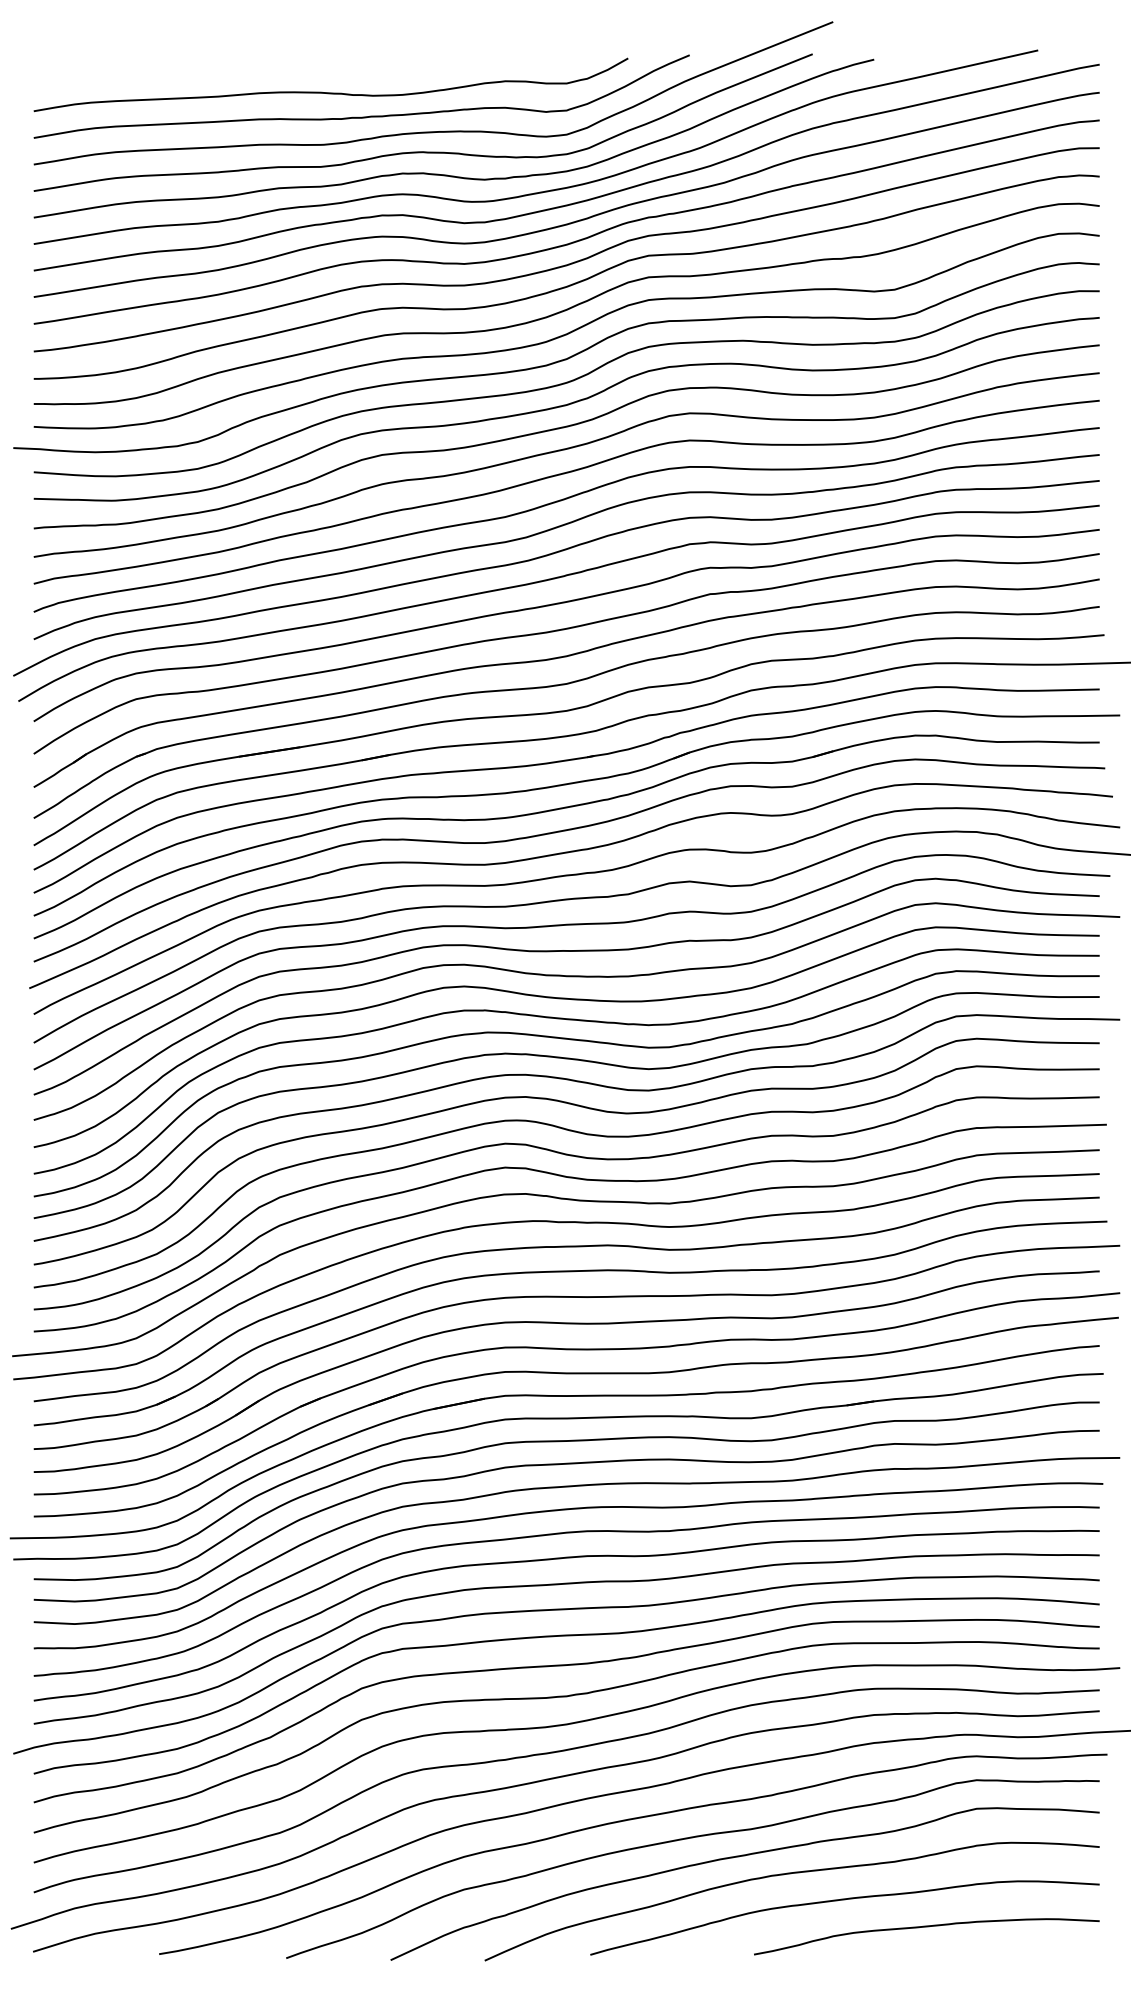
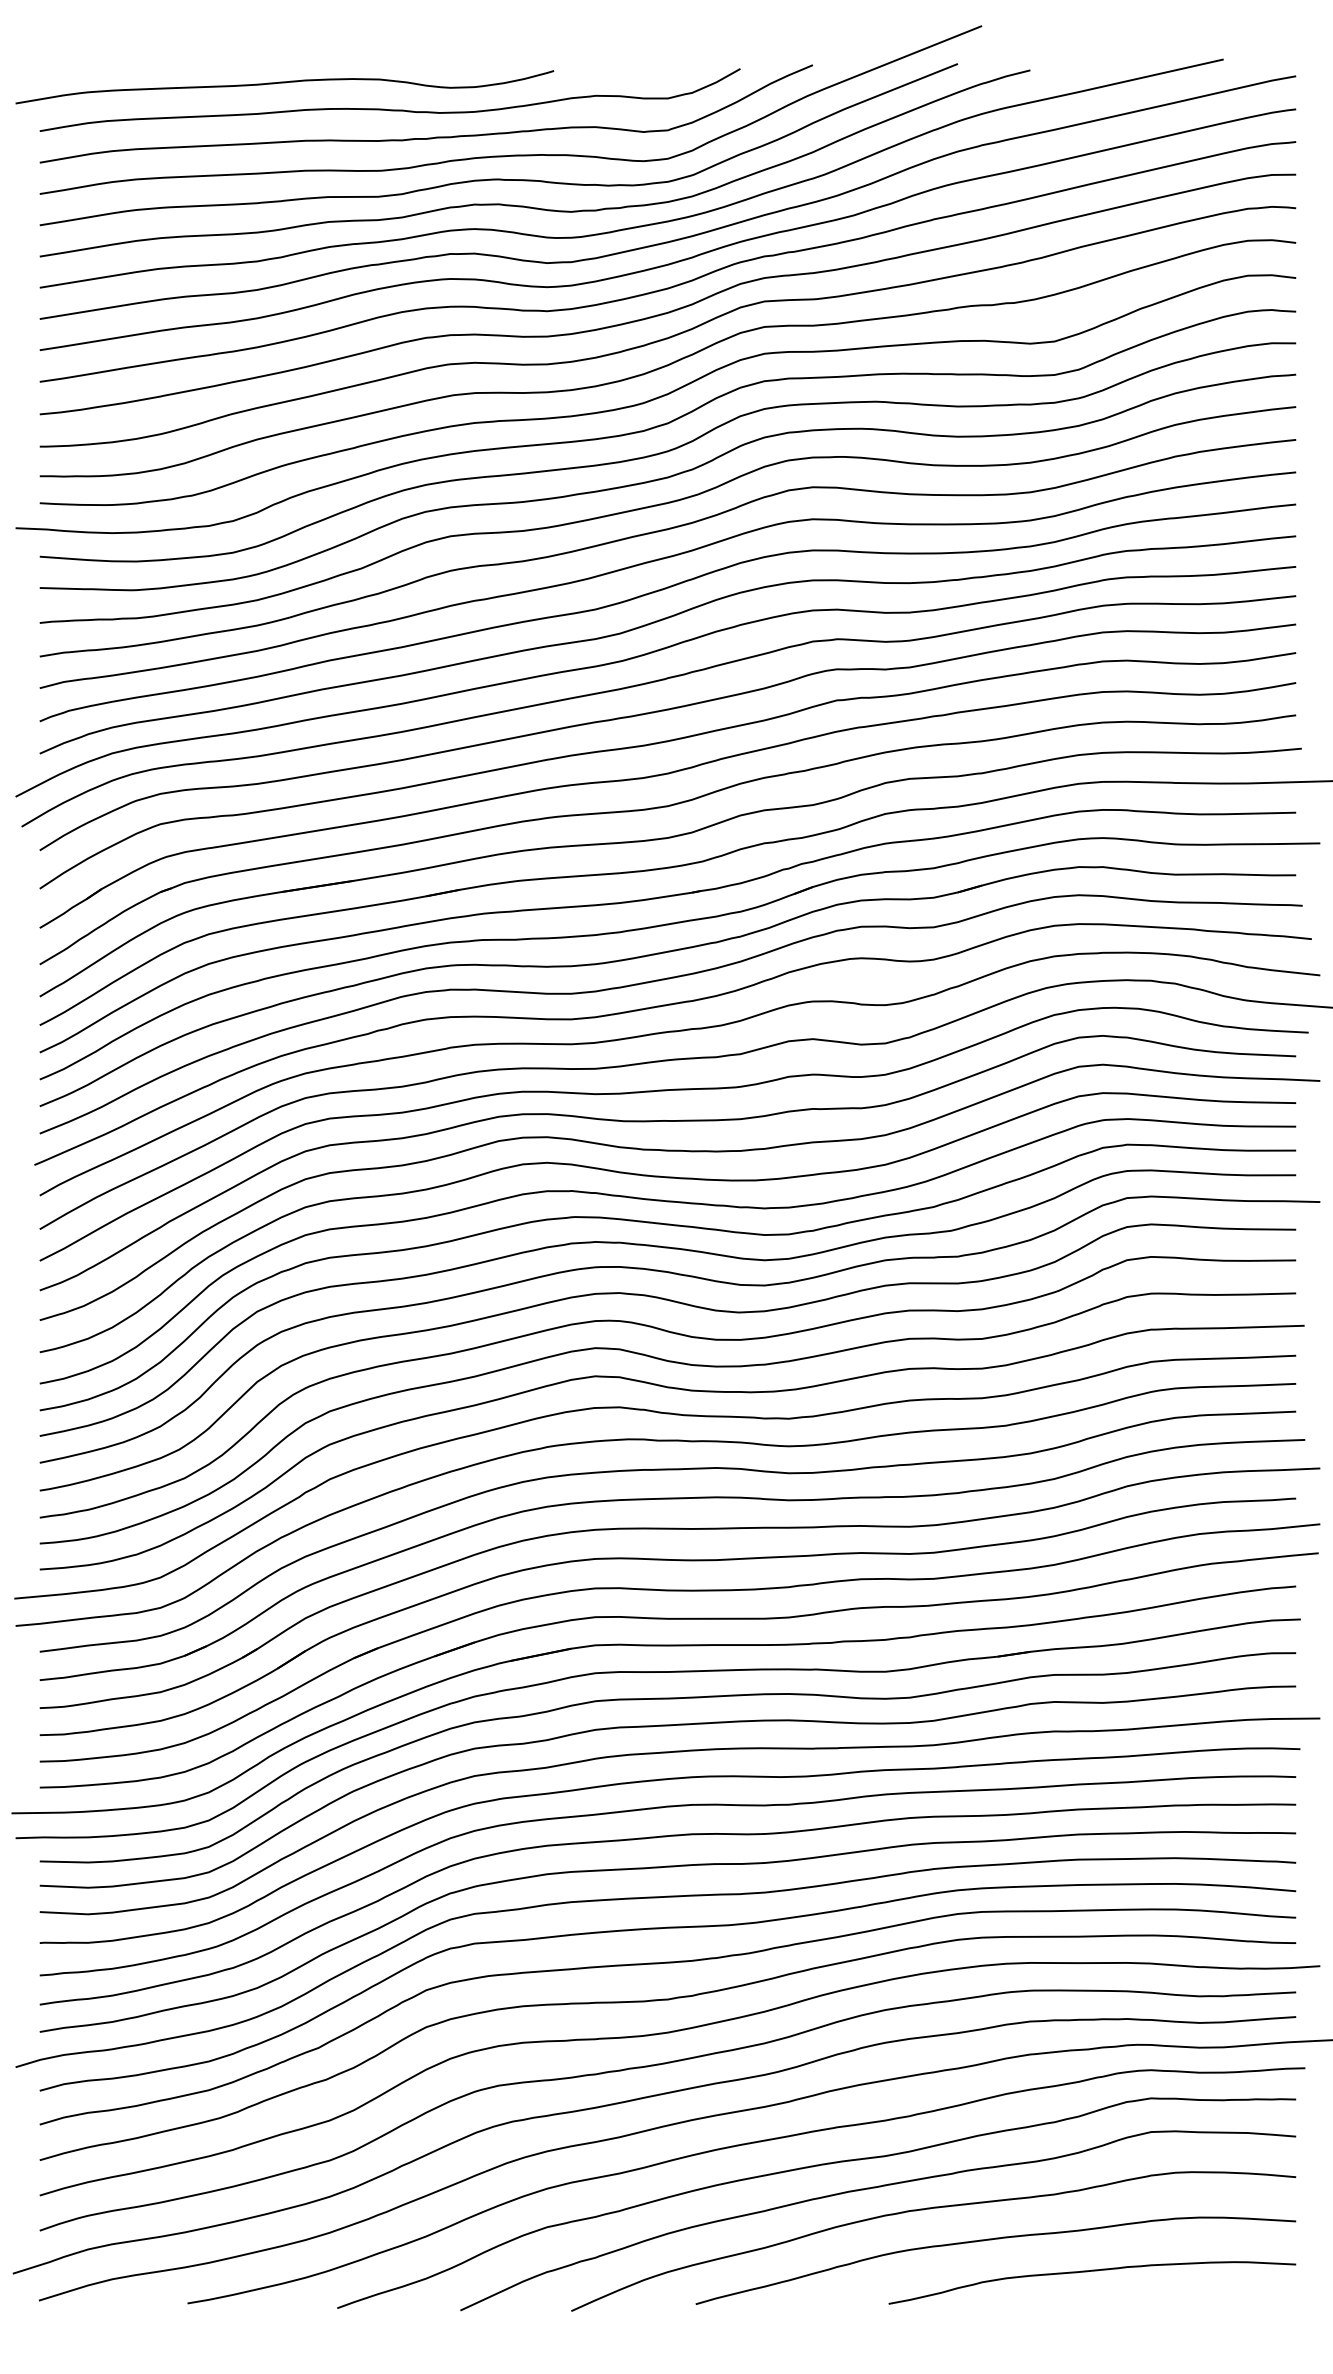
curve: (241, 70) -> (284, 83), added

